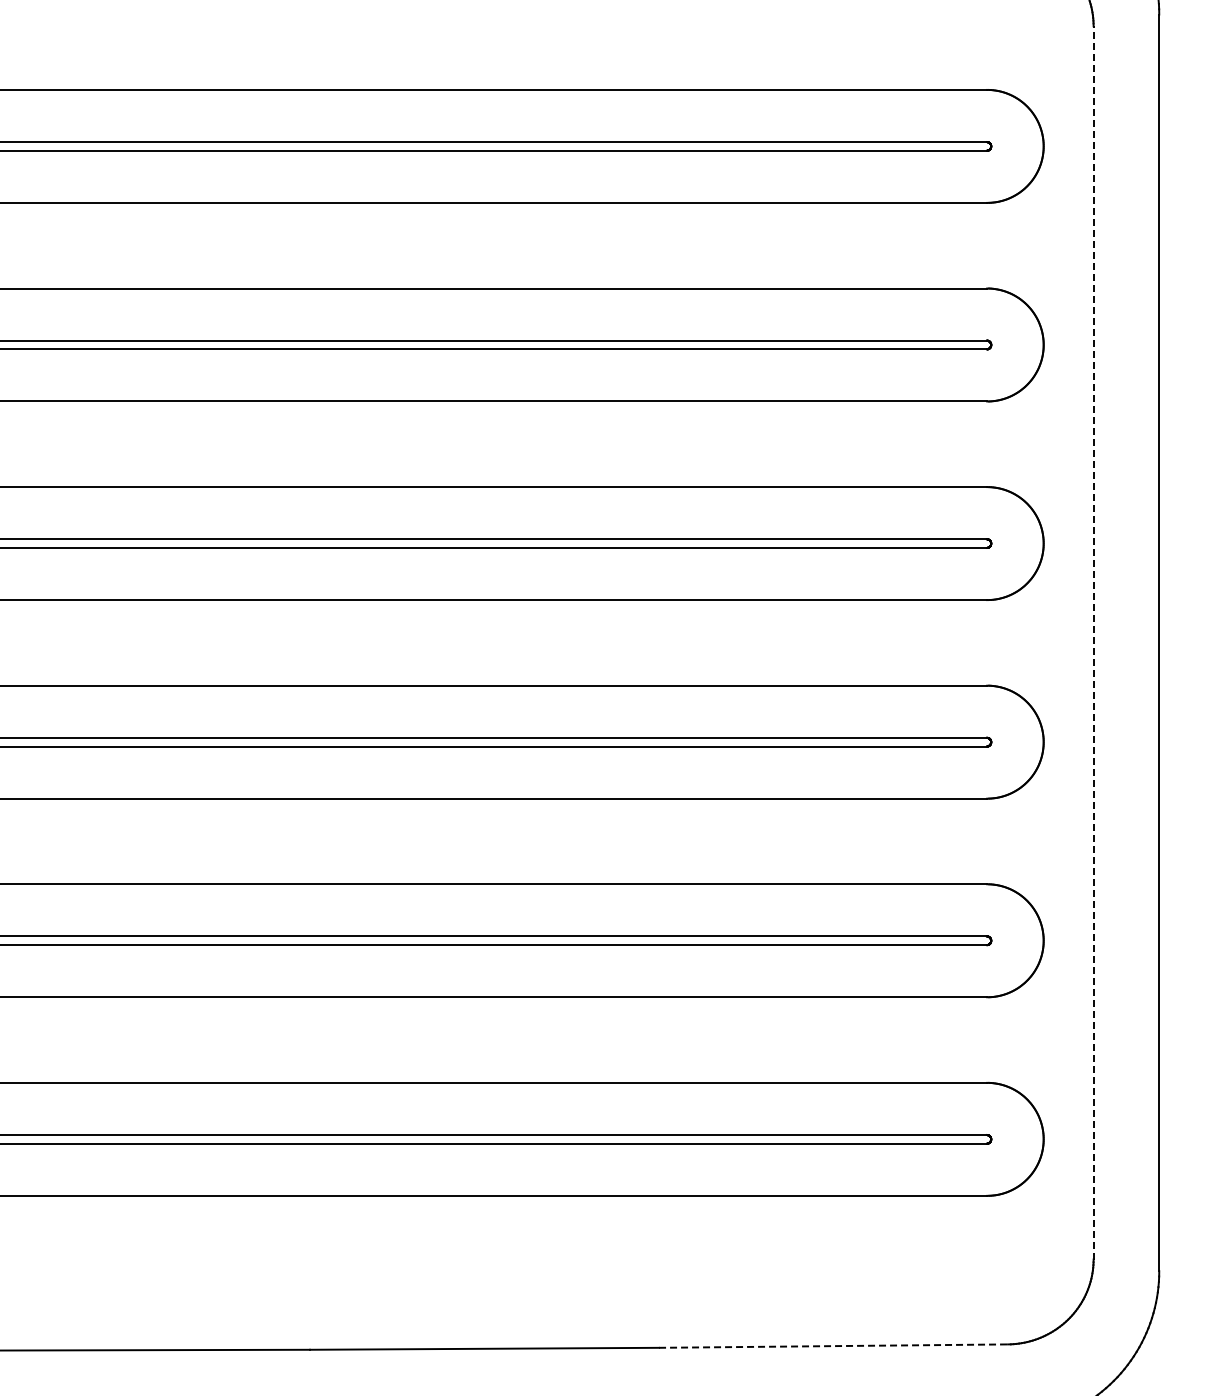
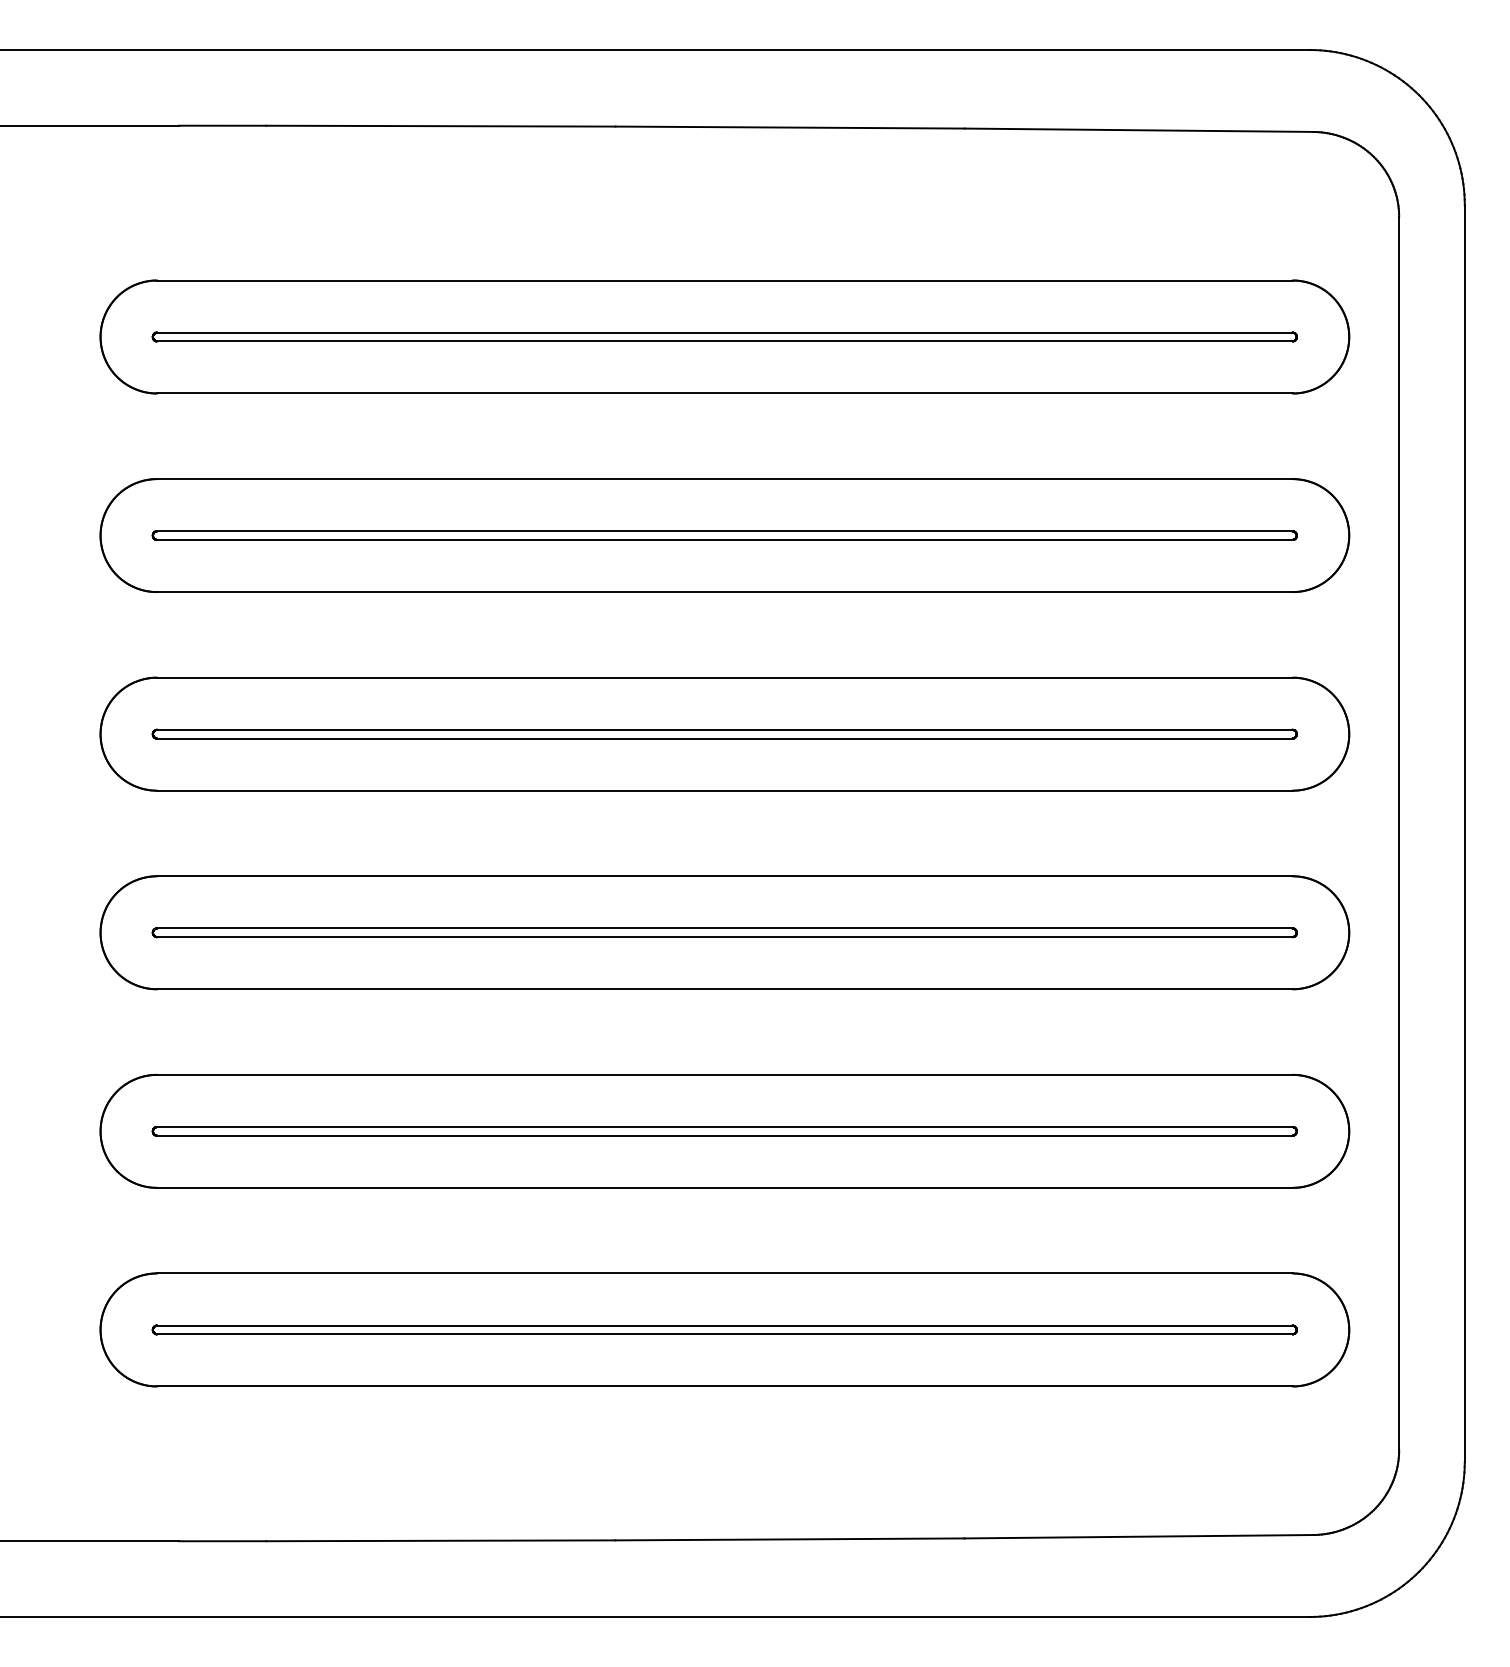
line: (1093, 642) -> (1399, 833), dashed -> solid
line: (833, 1345) -> (1139, 1536), dashed -> solid

